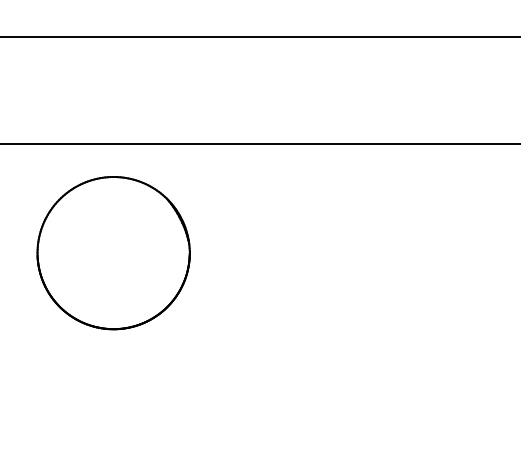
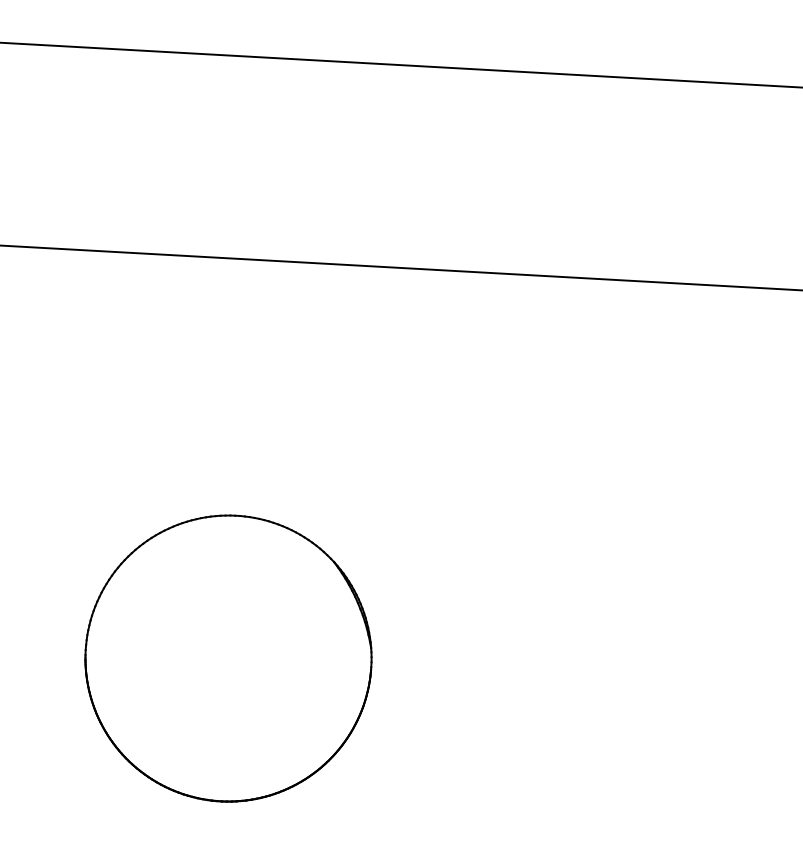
part: (113, 253) -> (228, 659), moved

